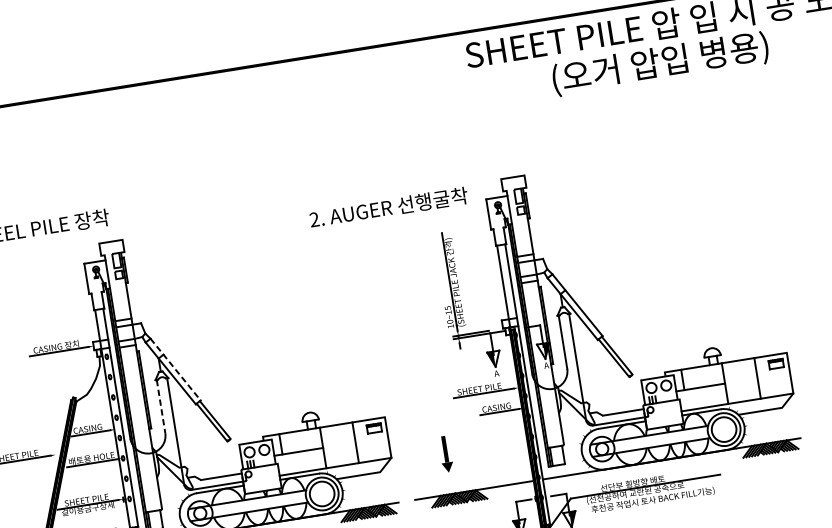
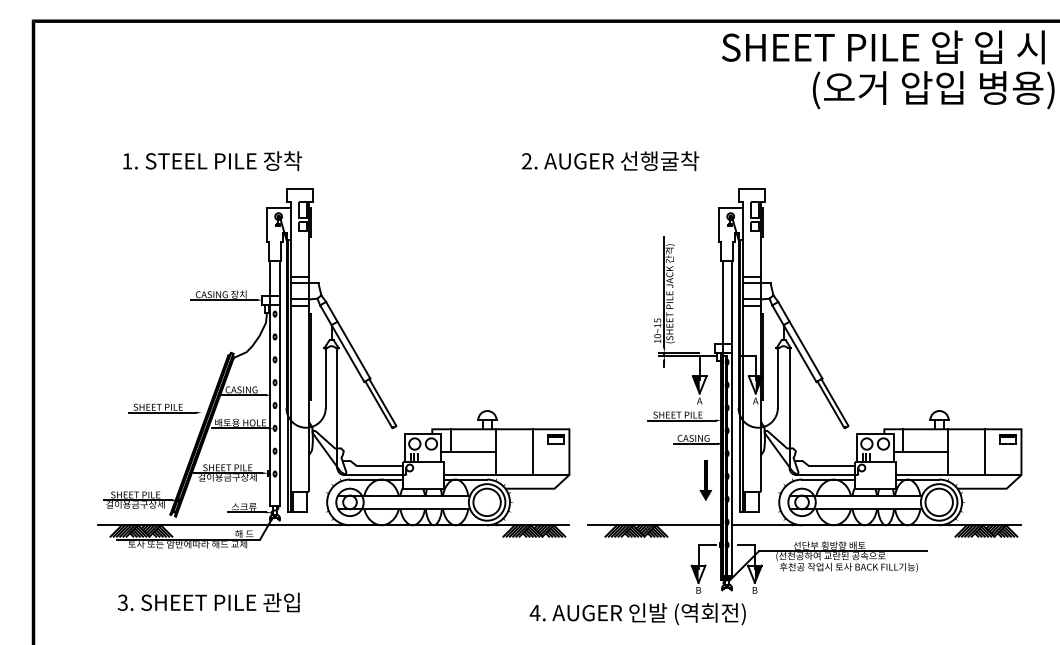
text: (388, 207) -> (610, 160), moved
line: (175, 369) -> (348, 340), dashed -> solid
line: (160, 406) -> (325, 378), dashed -> solid
part: (445, 454) -> (705, 480), moved

